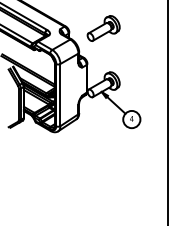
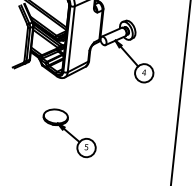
part: (67, 182) -> (68, 132), added

